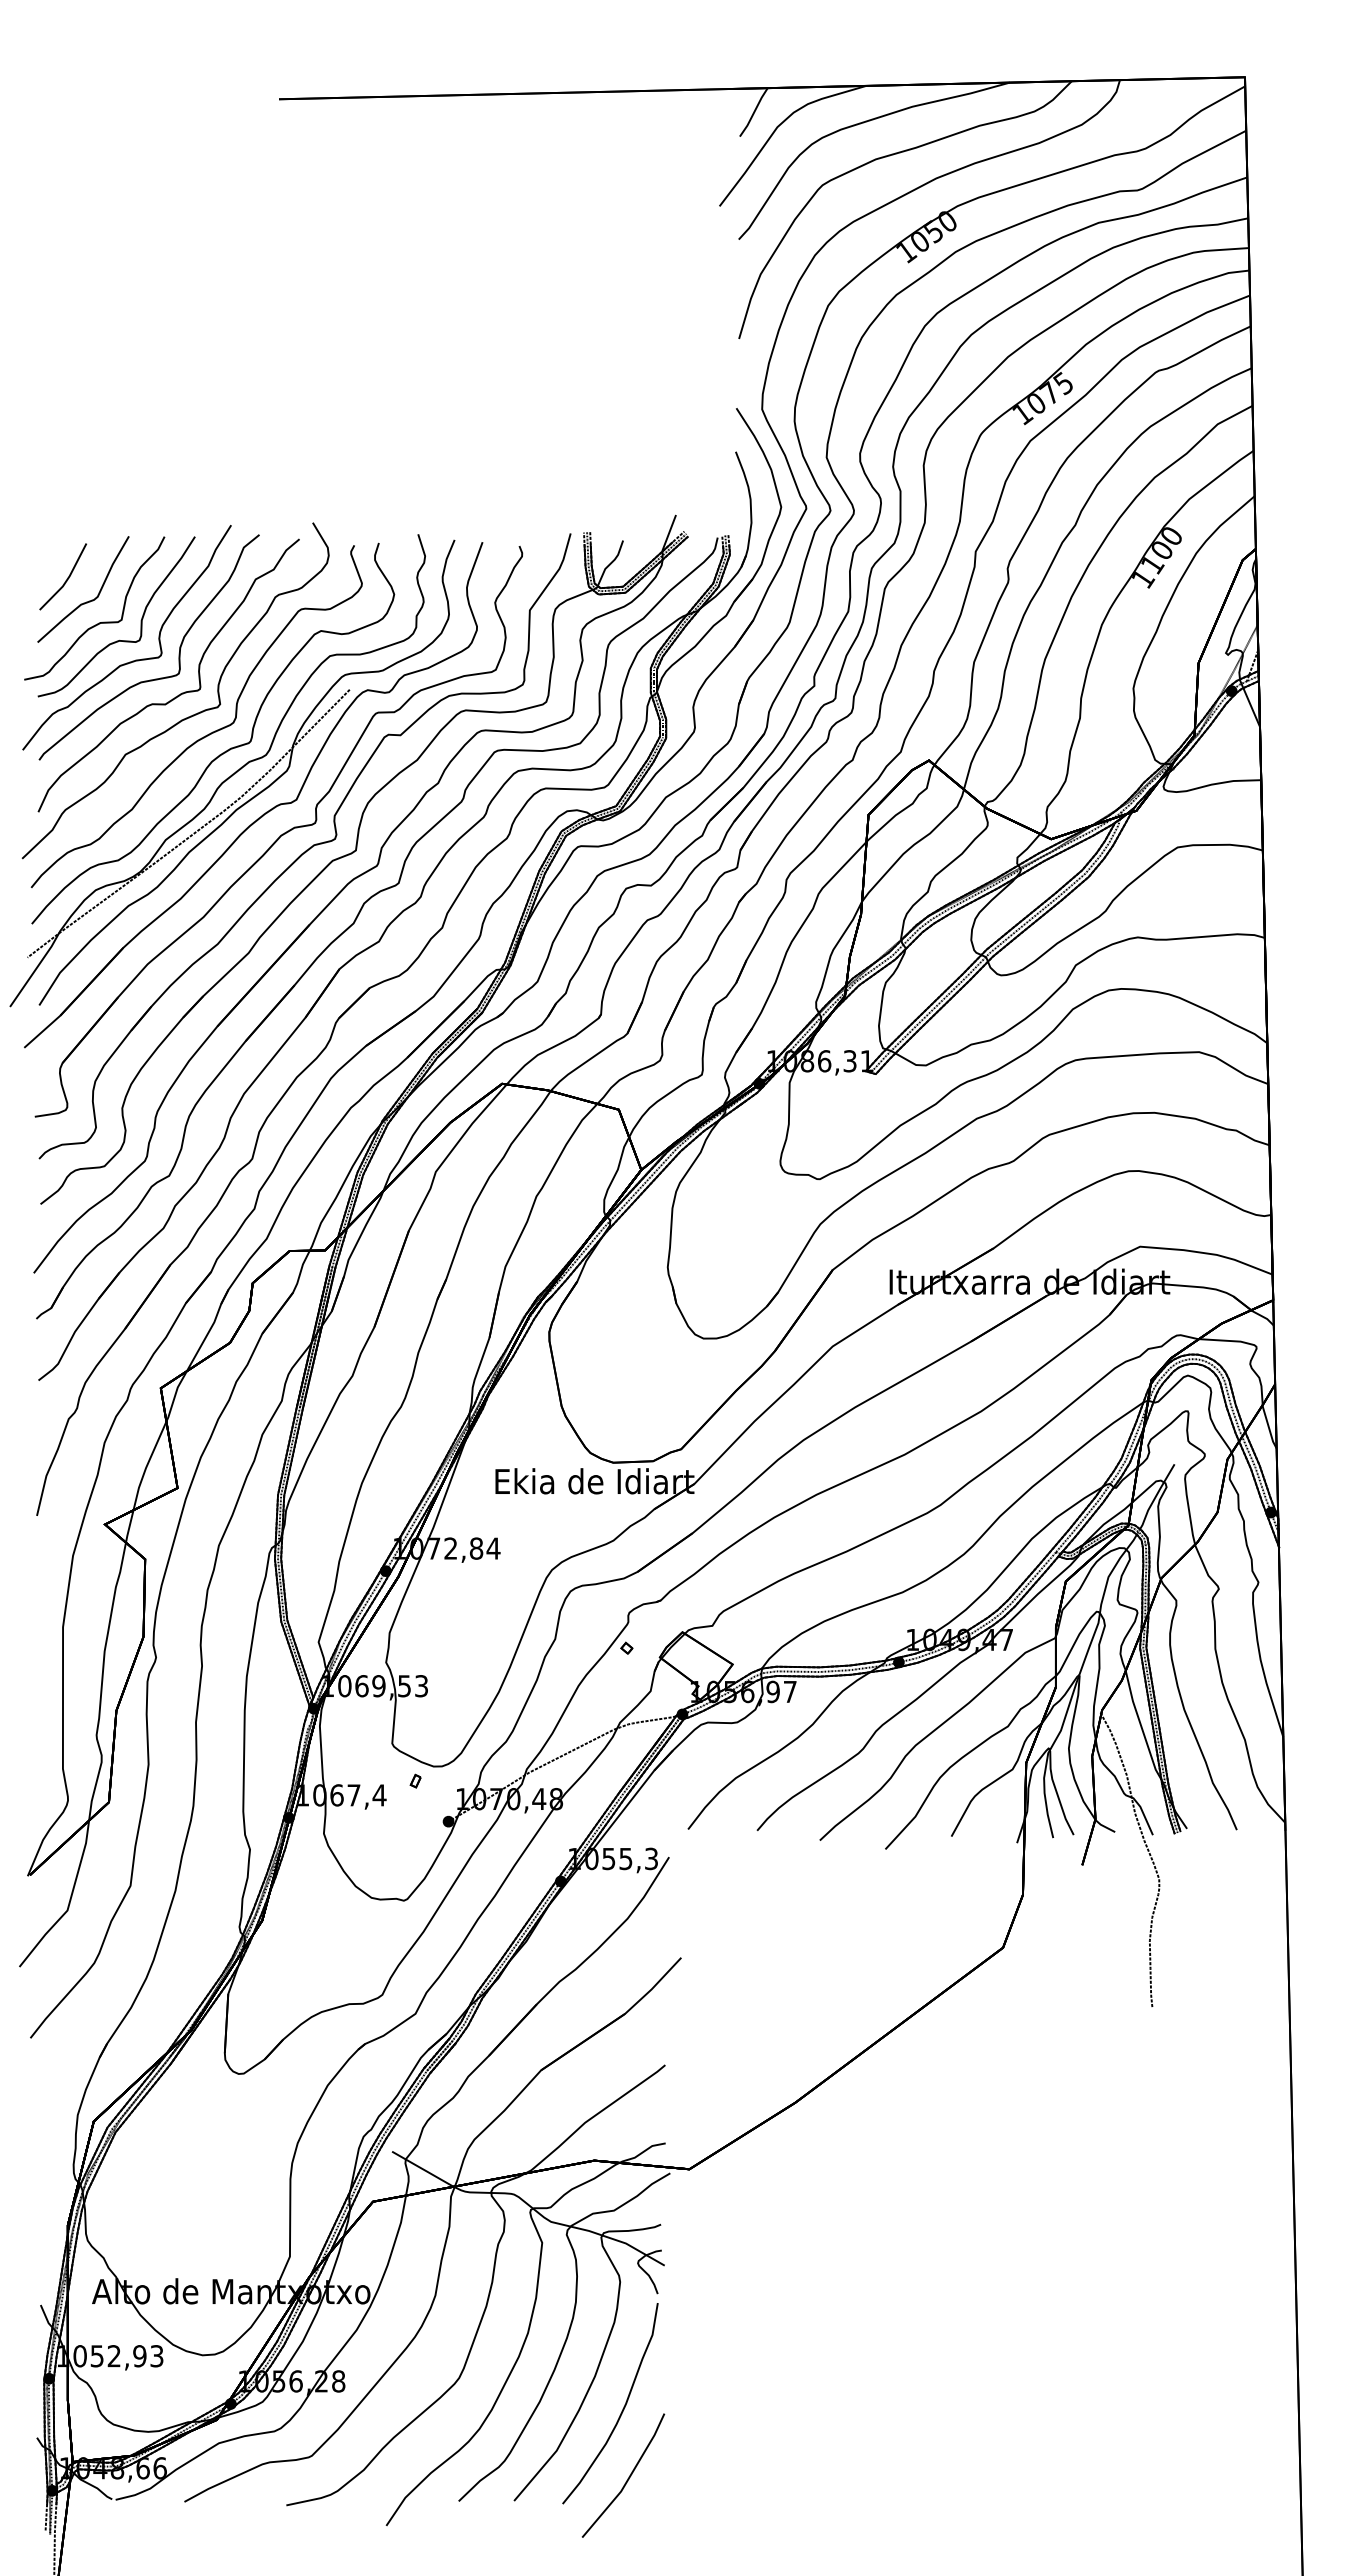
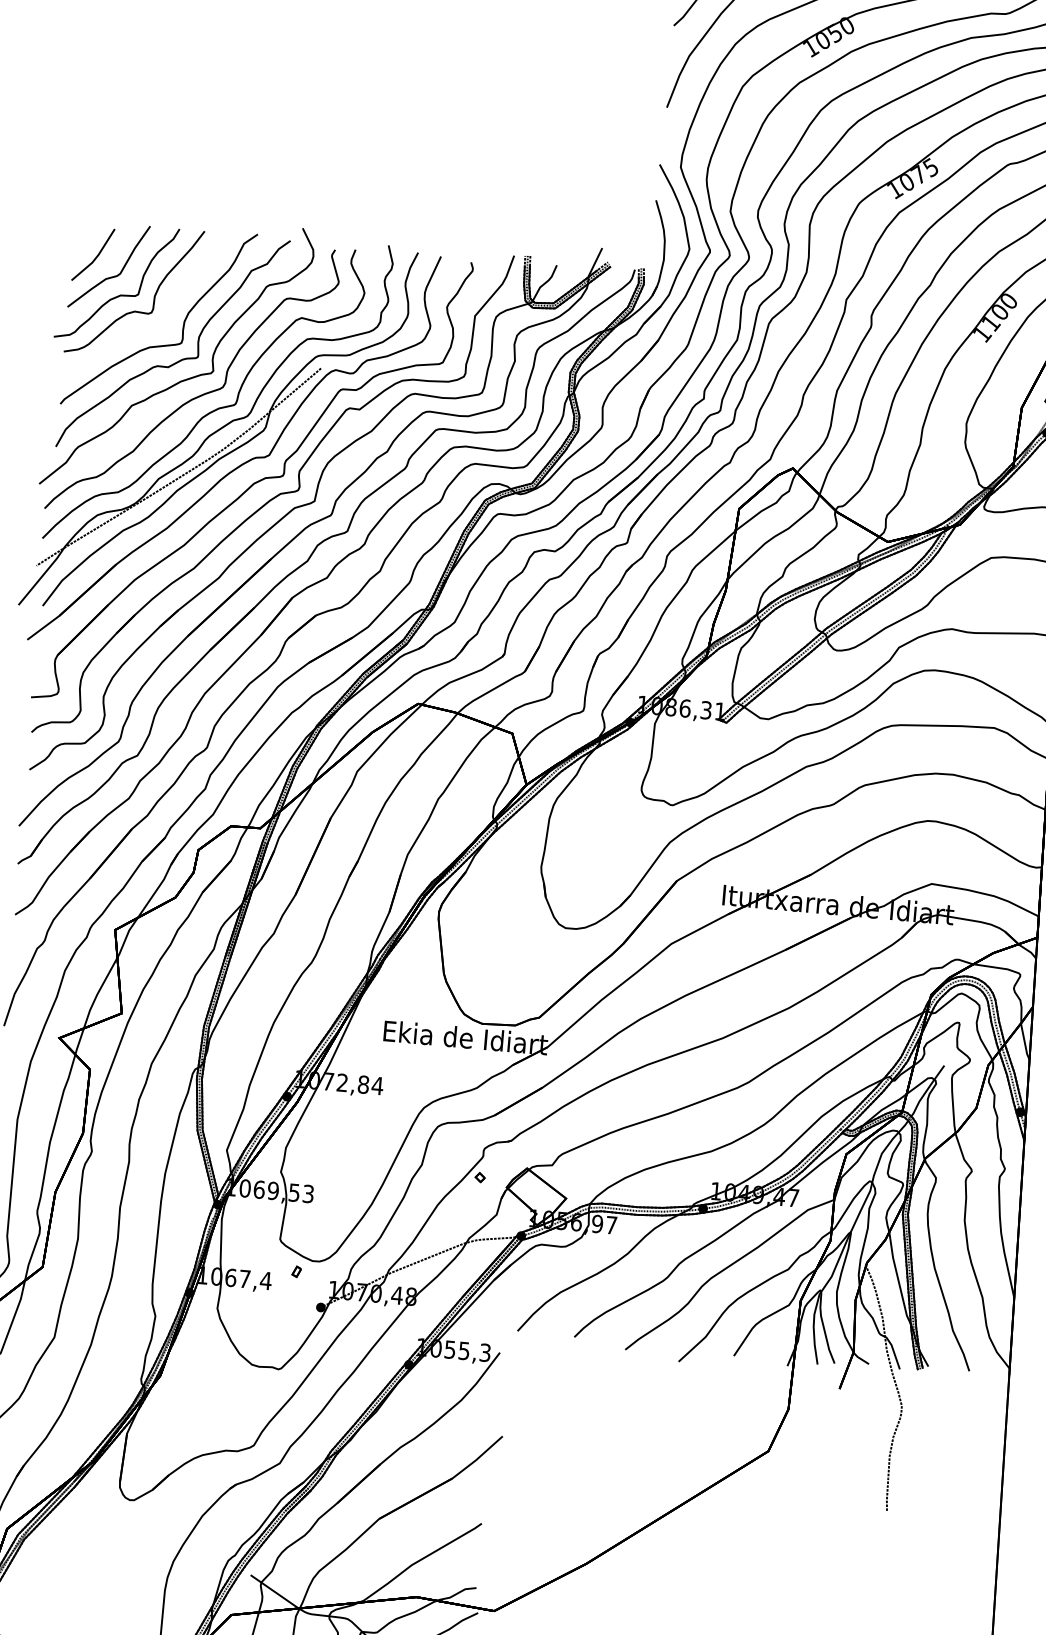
part: (135, 659) -> (146, 328), removed

